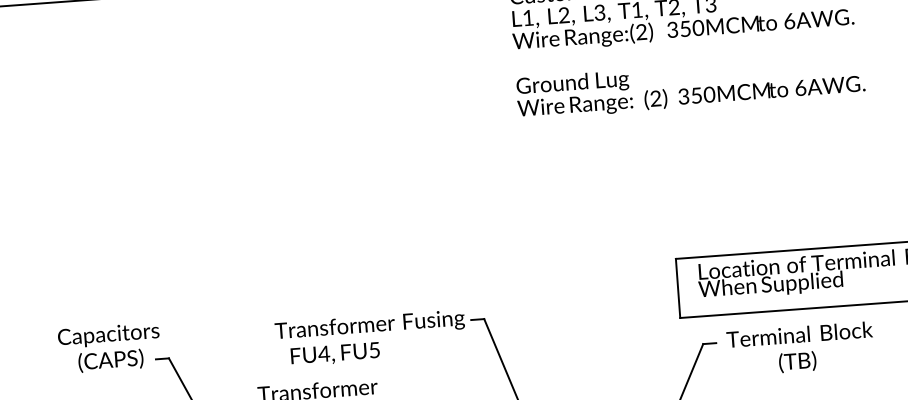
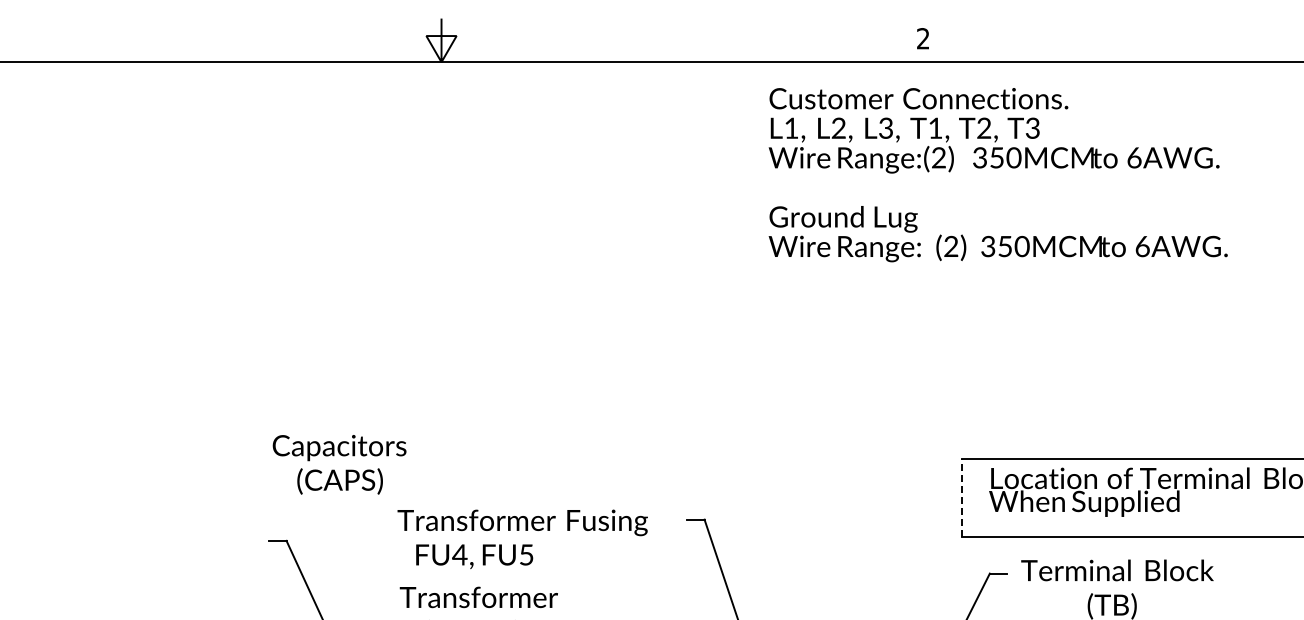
line: (678, 287) -> (962, 497), solid -> dashed
text: (370, 337) -> (522, 538), moved
text: (109, 348) -> (339, 464), moved

